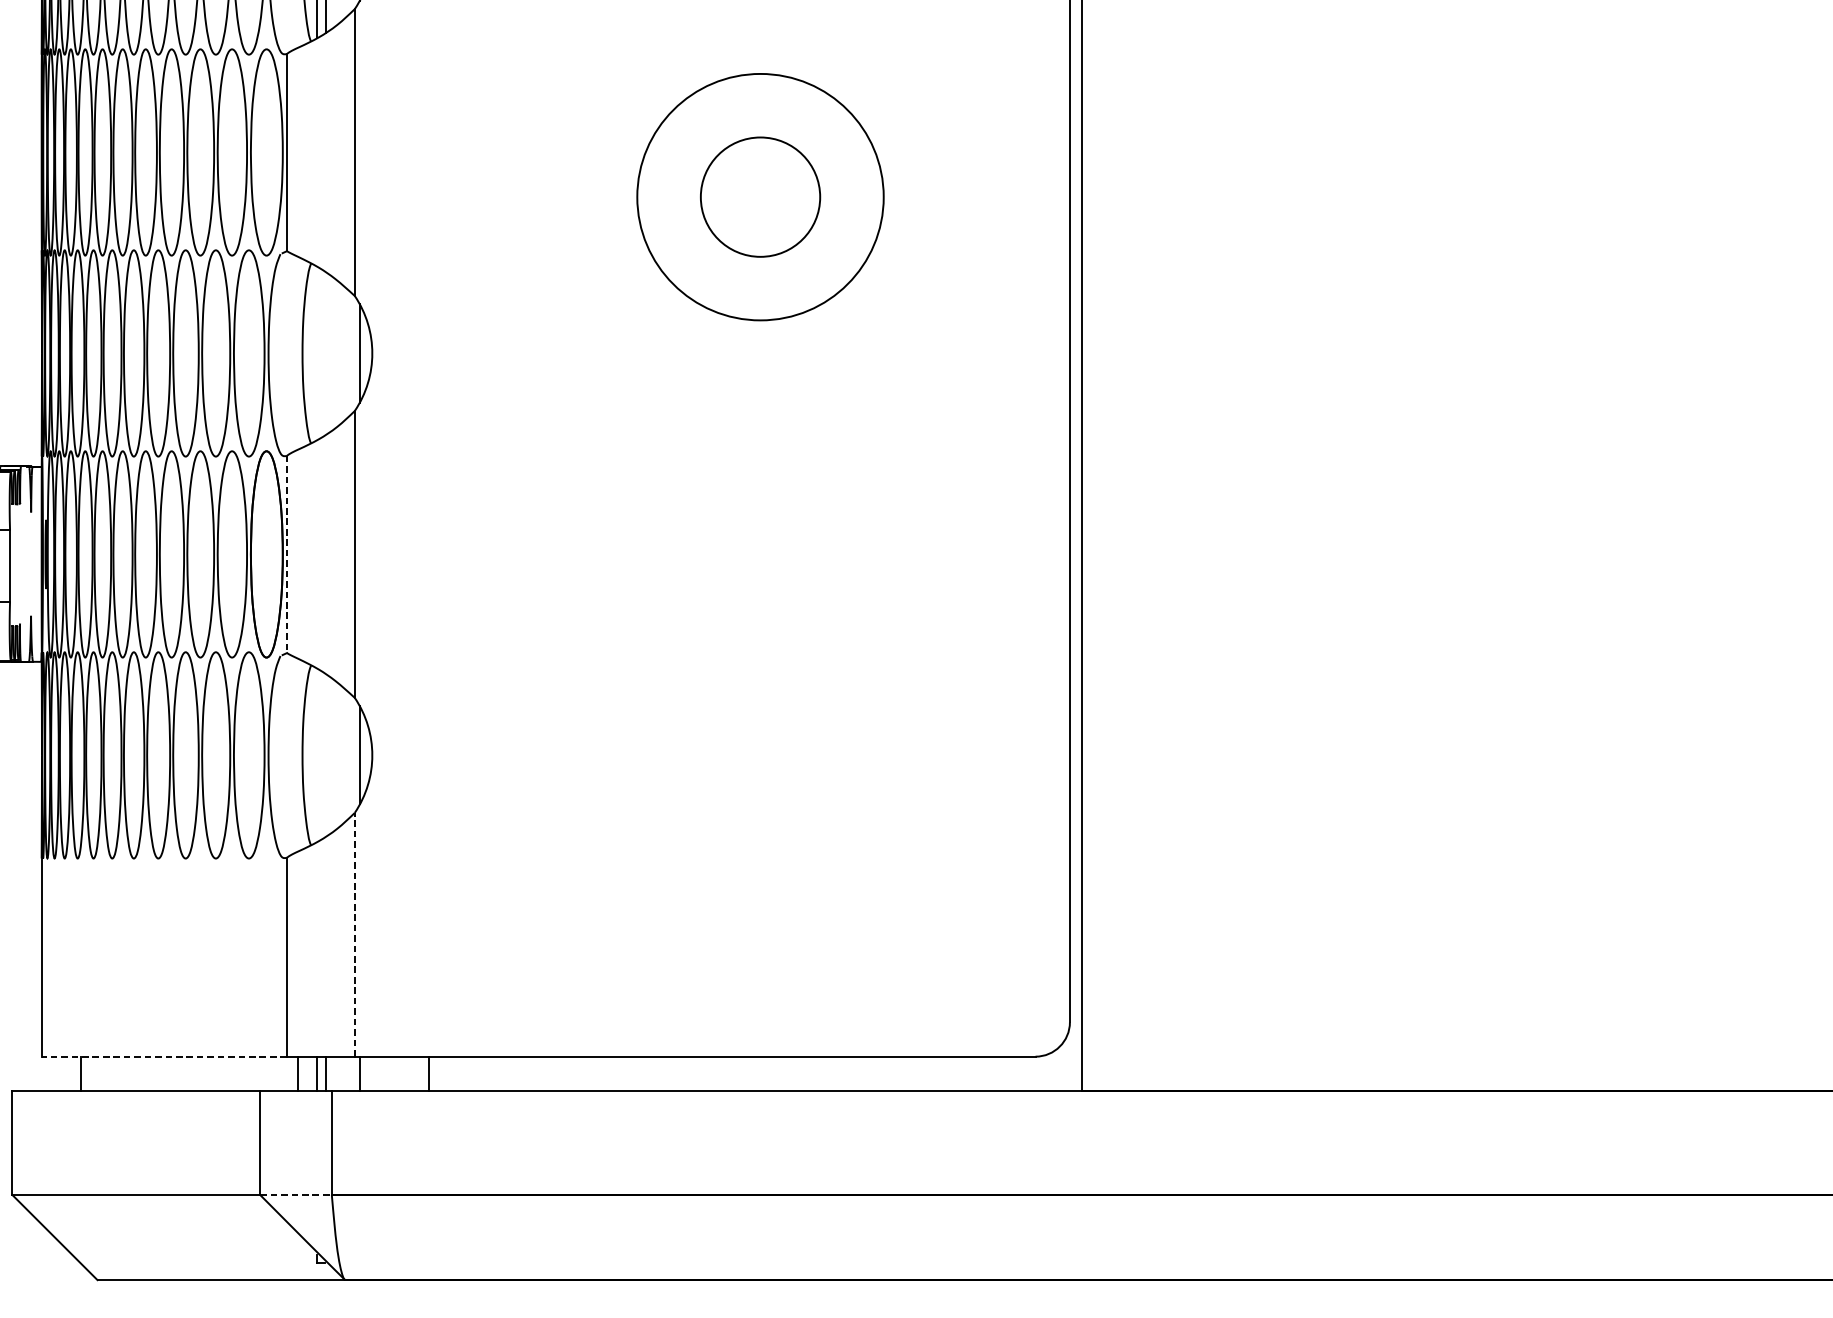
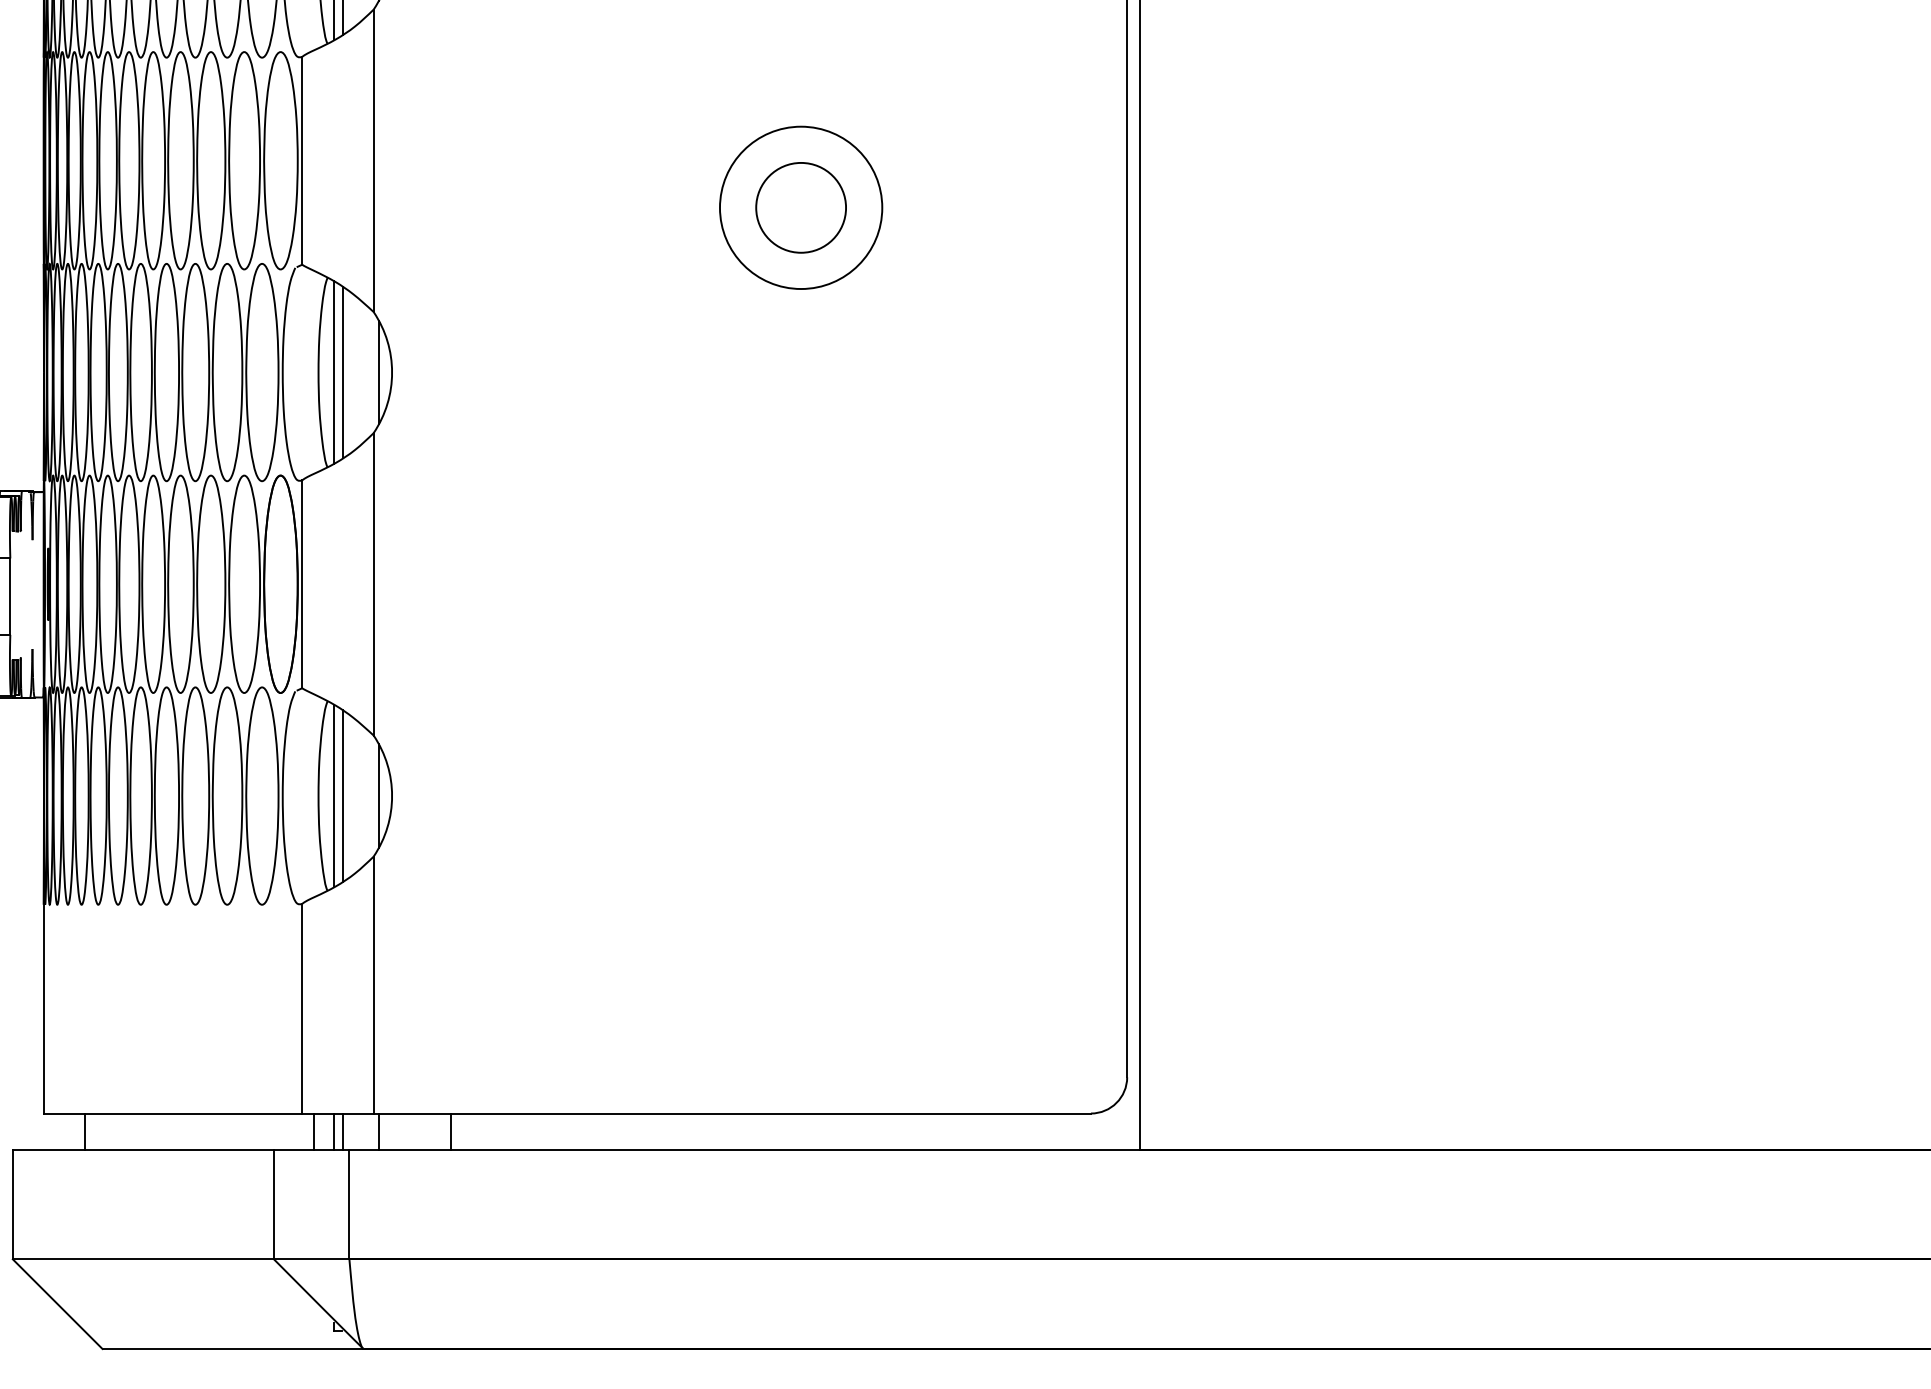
circle: (759, 196) -> (800, 207), size x0.62
circle: (760, 196) -> (801, 207), size x0.71
line: (316, 353) -> (333, 372), added
line: (325, 353) -> (342, 372), added
line: (287, 554) -> (302, 584), dashed -> solid
line: (316, 754) -> (333, 795), added
line: (325, 754) -> (342, 795), added
line: (354, 934) -> (373, 984), dashed -> solid
line: (163, 1056) -> (172, 1113), dashed -> solid
line: (295, 1195) -> (311, 1259), dashed -> solid

